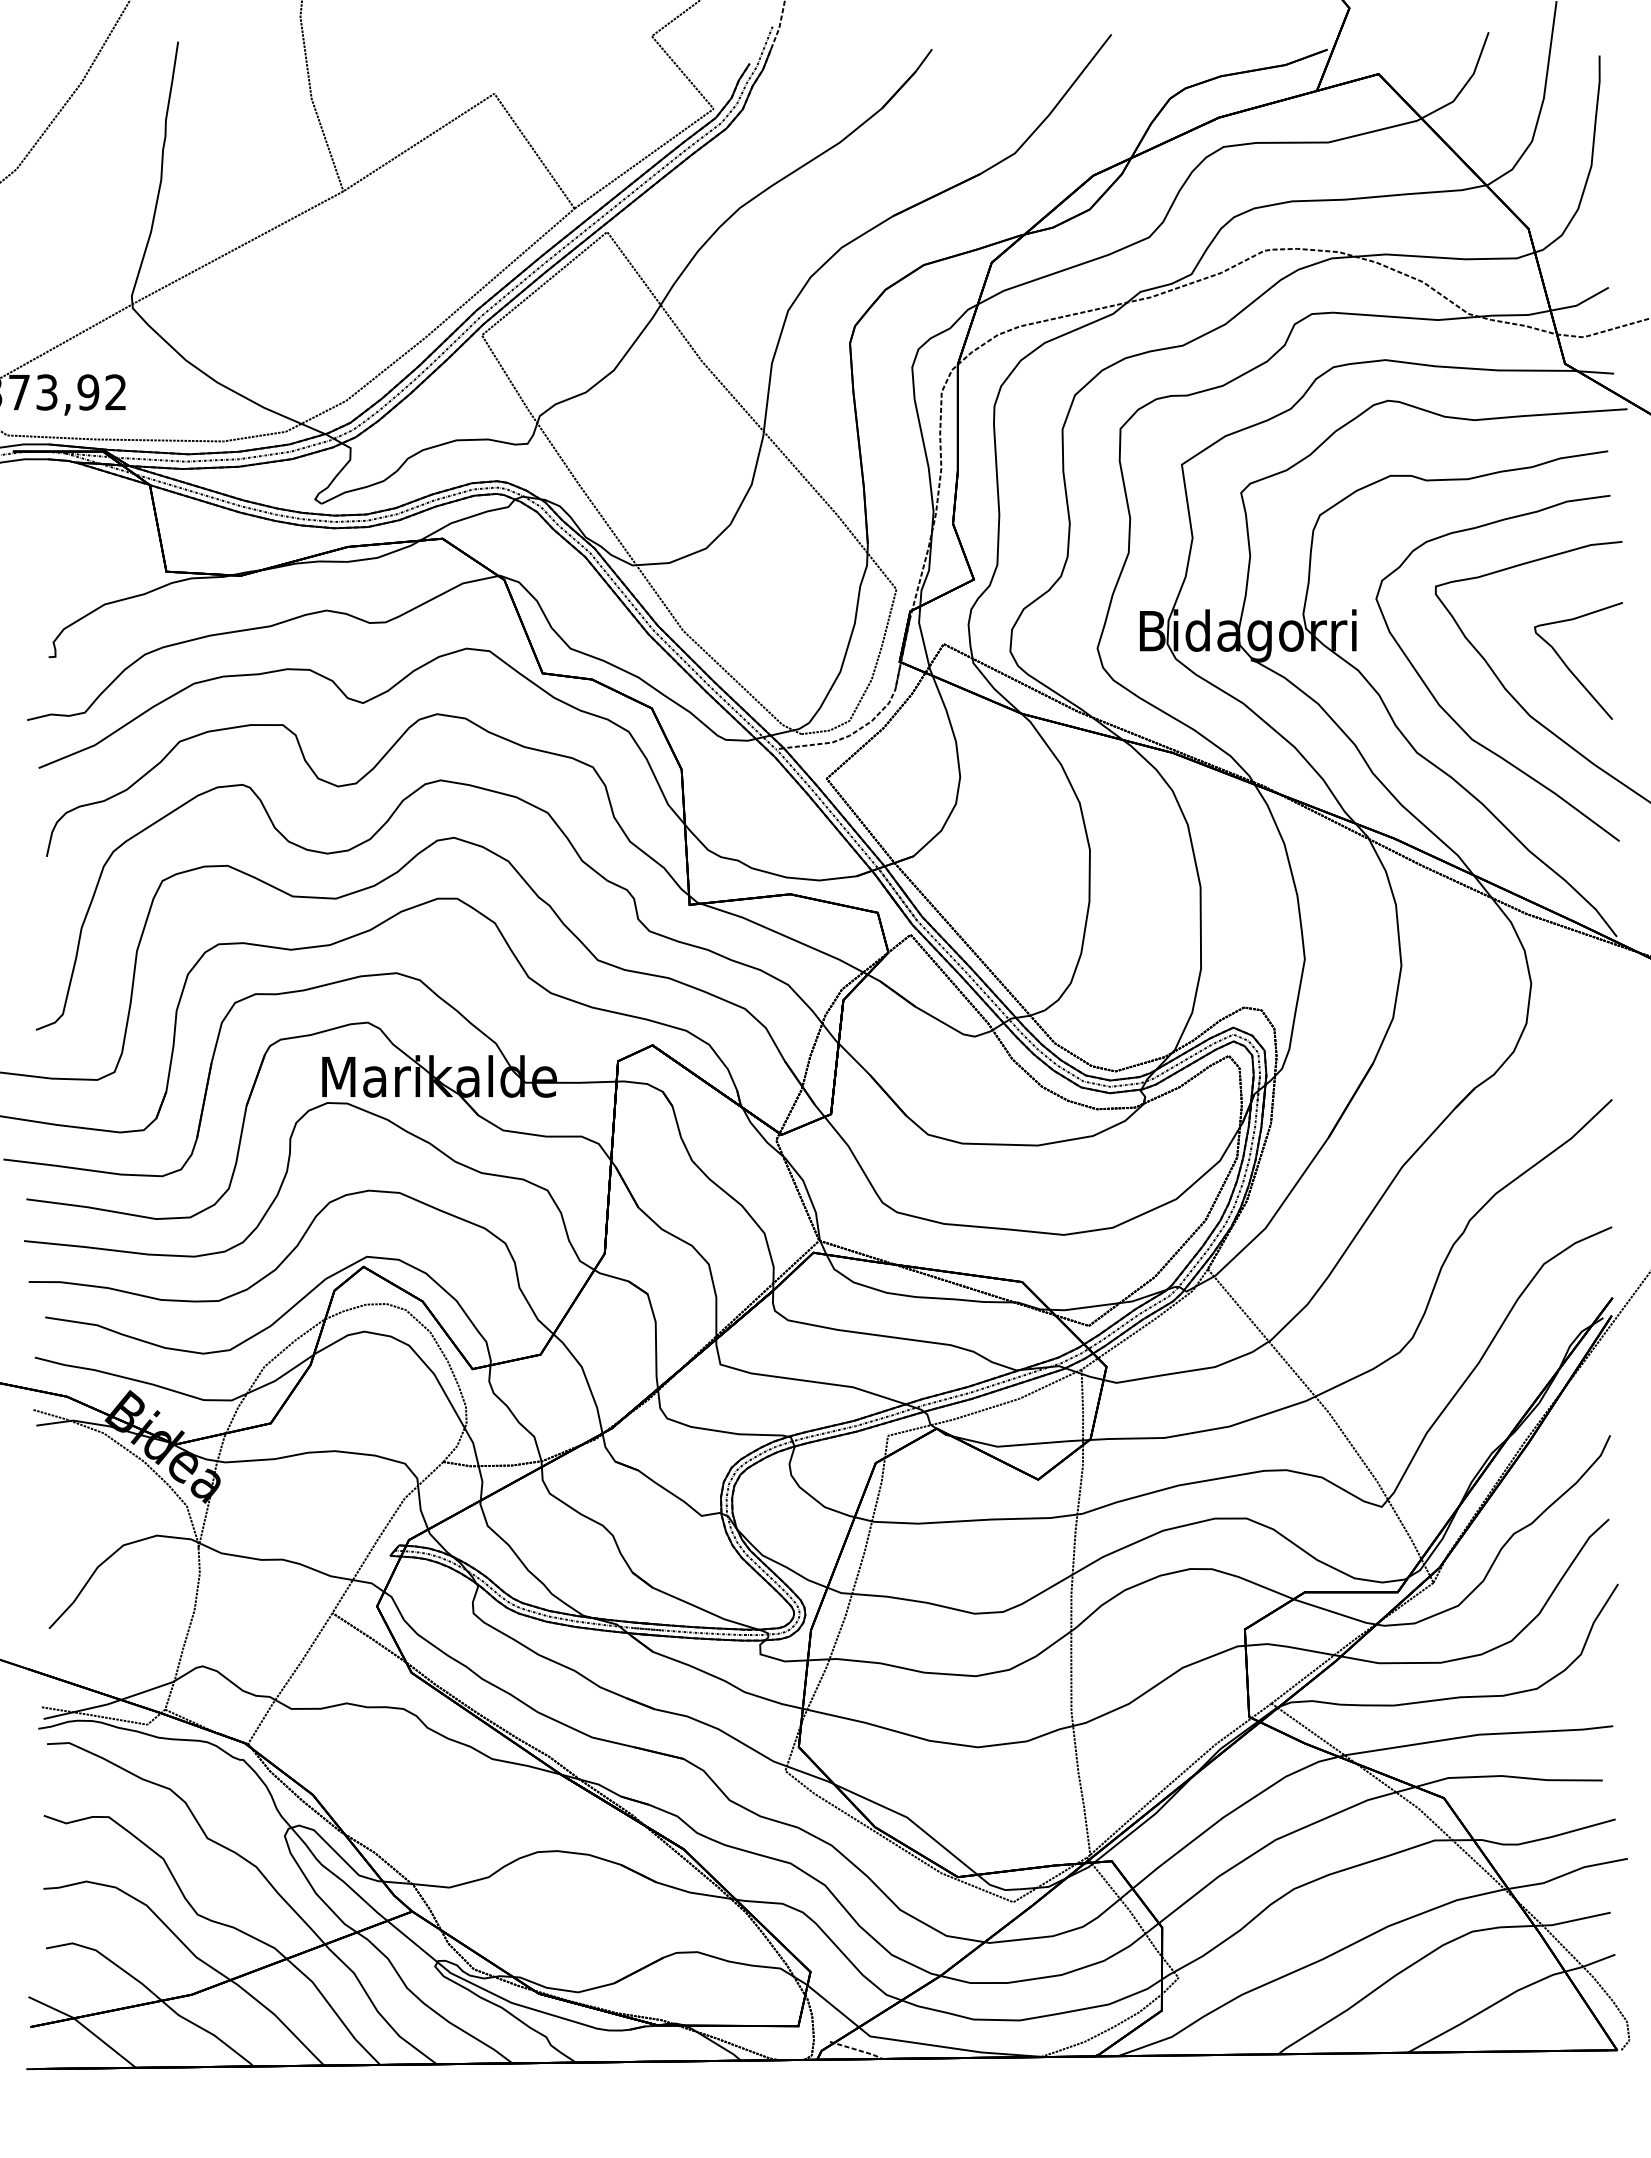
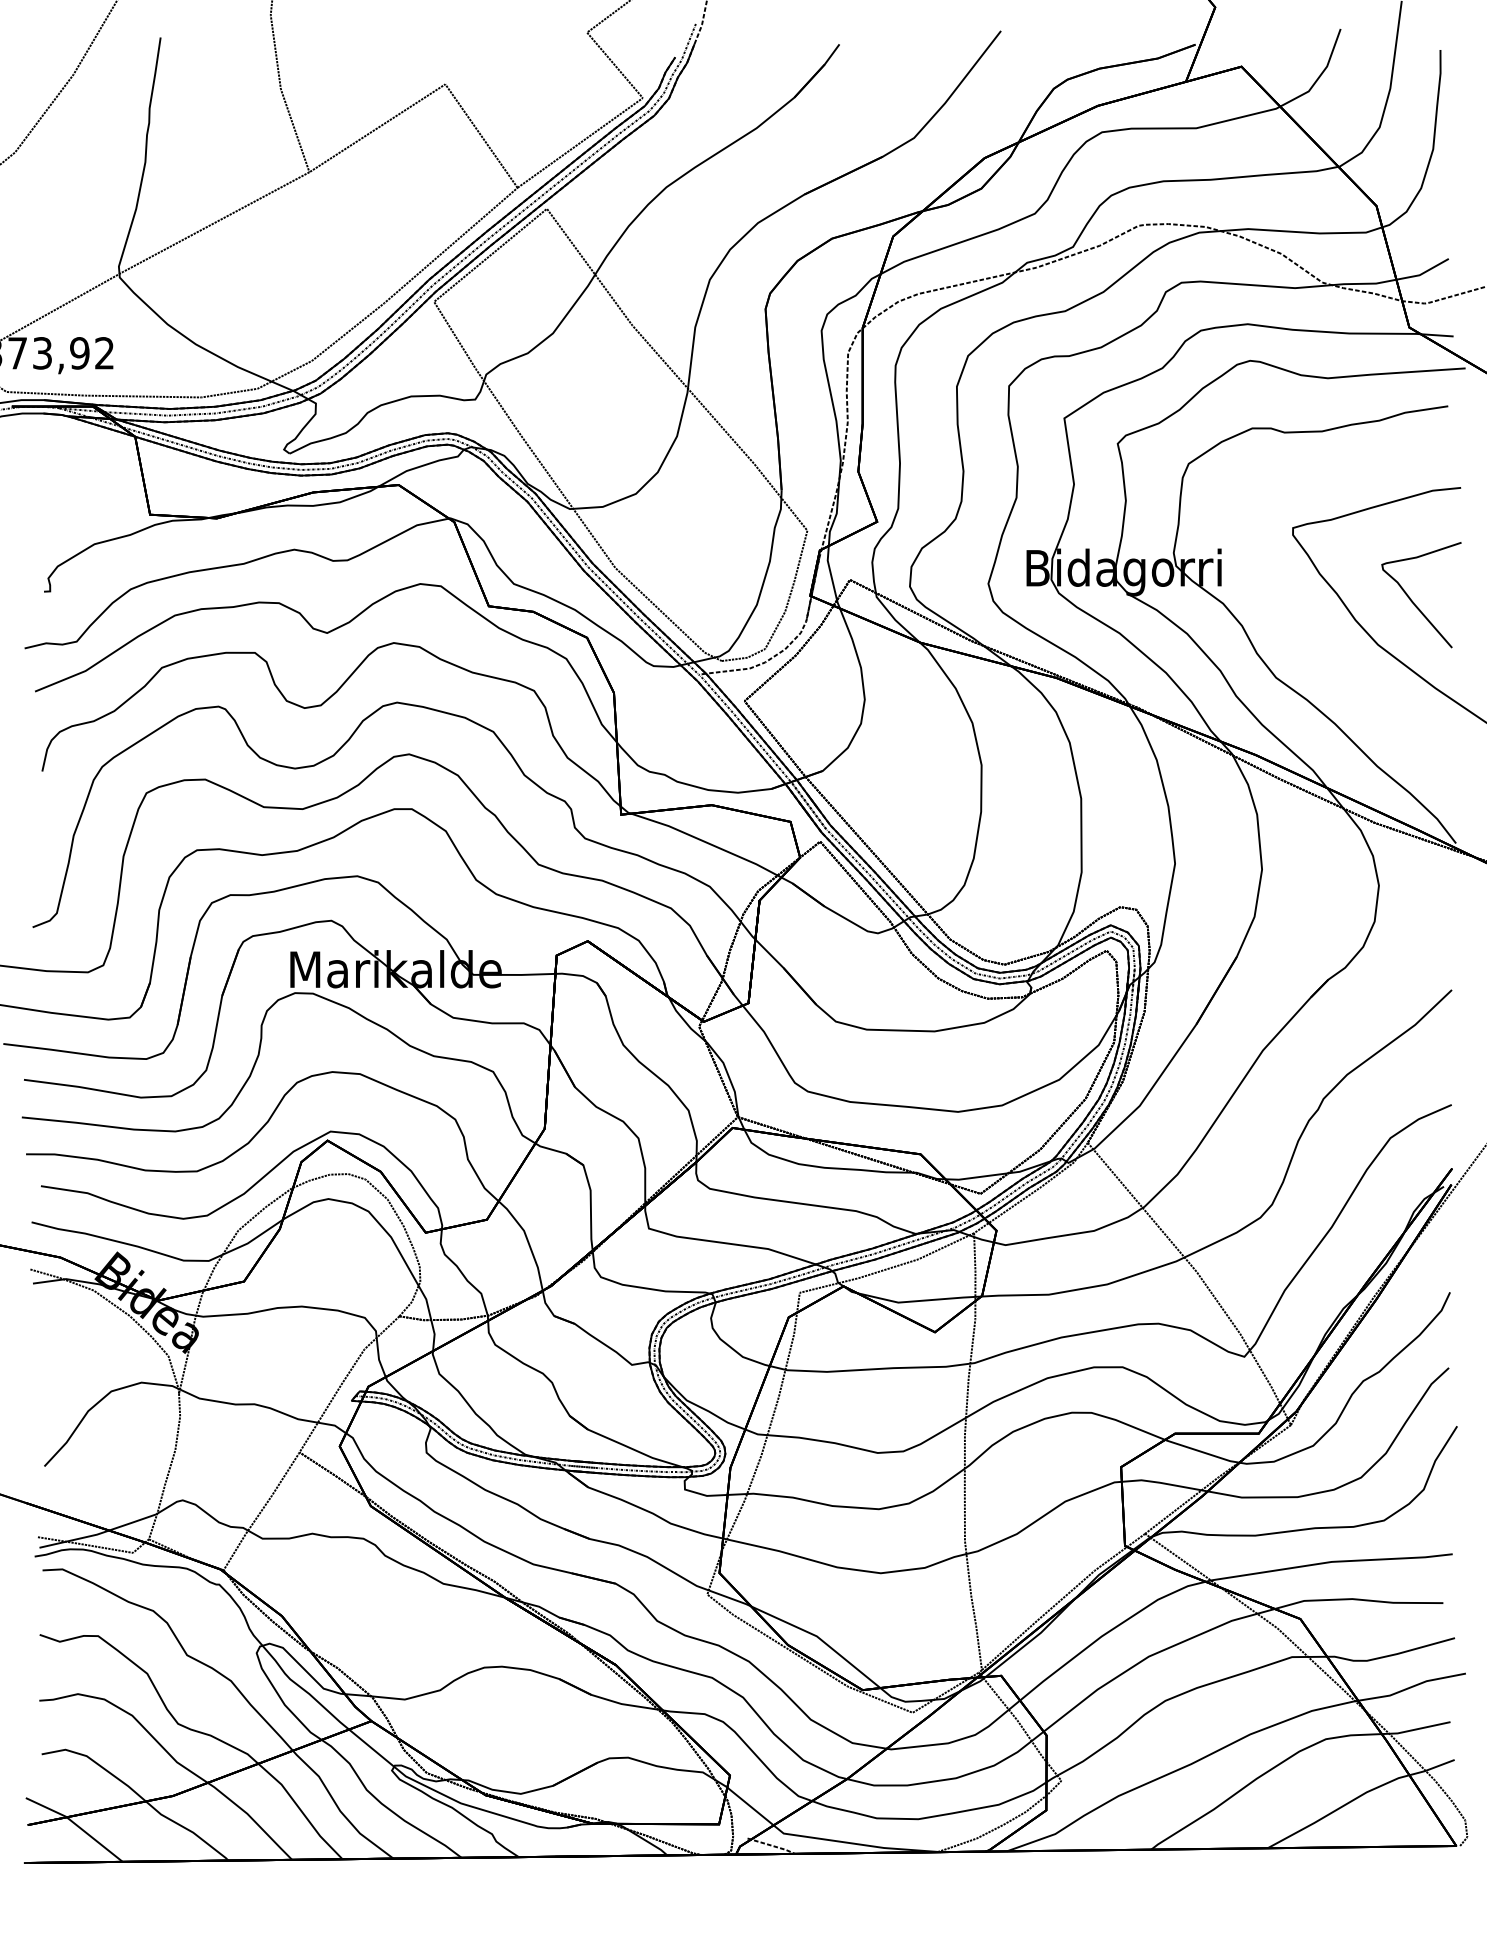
part: (1449, 714) -> (1305, 643), removed

